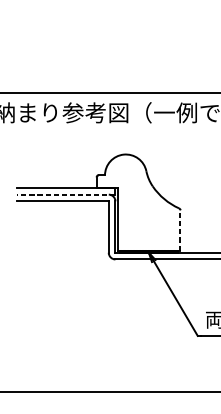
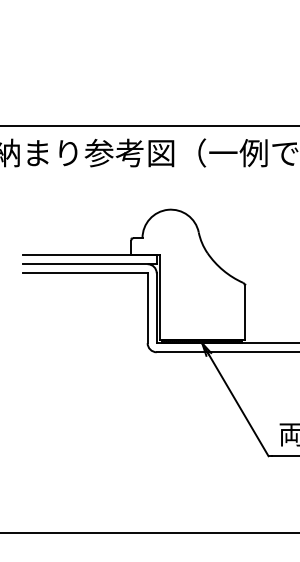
line: (65, 194) -> (89, 264), dashed -> solid
line: (180, 230) -> (244, 312), dashed -> solid

